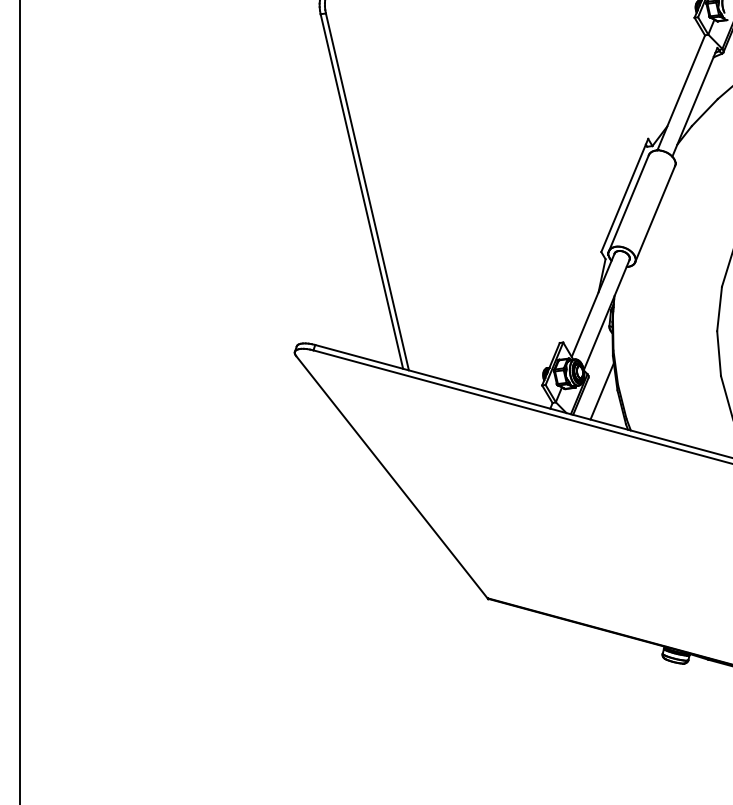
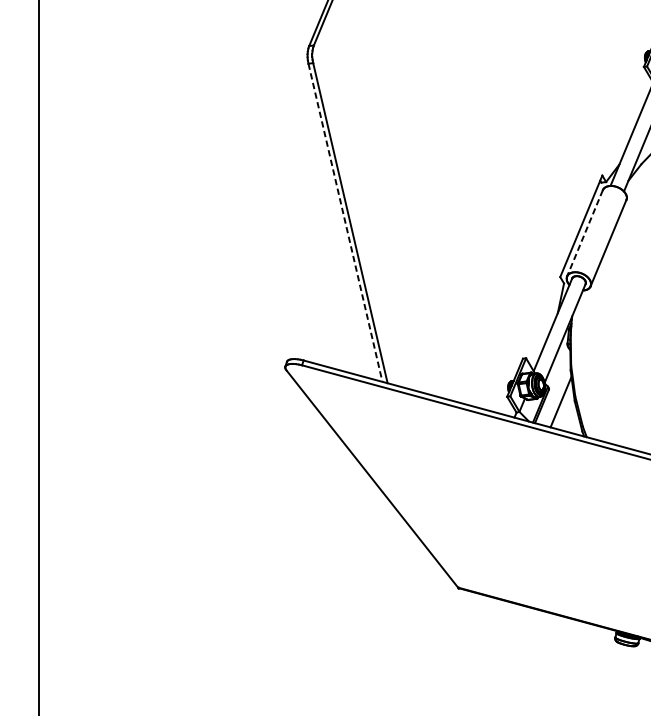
line: (362, 191) -> (346, 222), solid -> dashed
line: (628, 203) -> (584, 233), solid -> dashed

